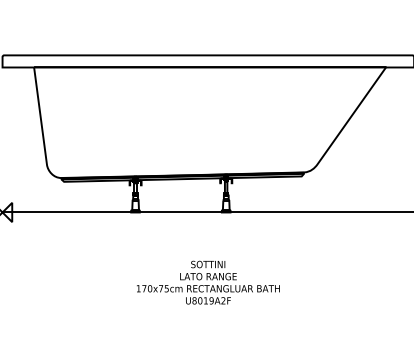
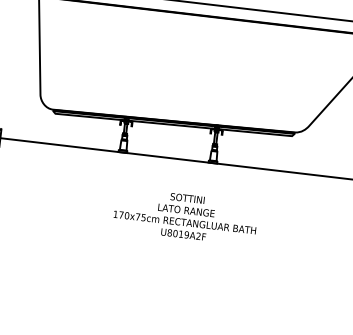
text: (208, 282) -> (185, 216), moved

